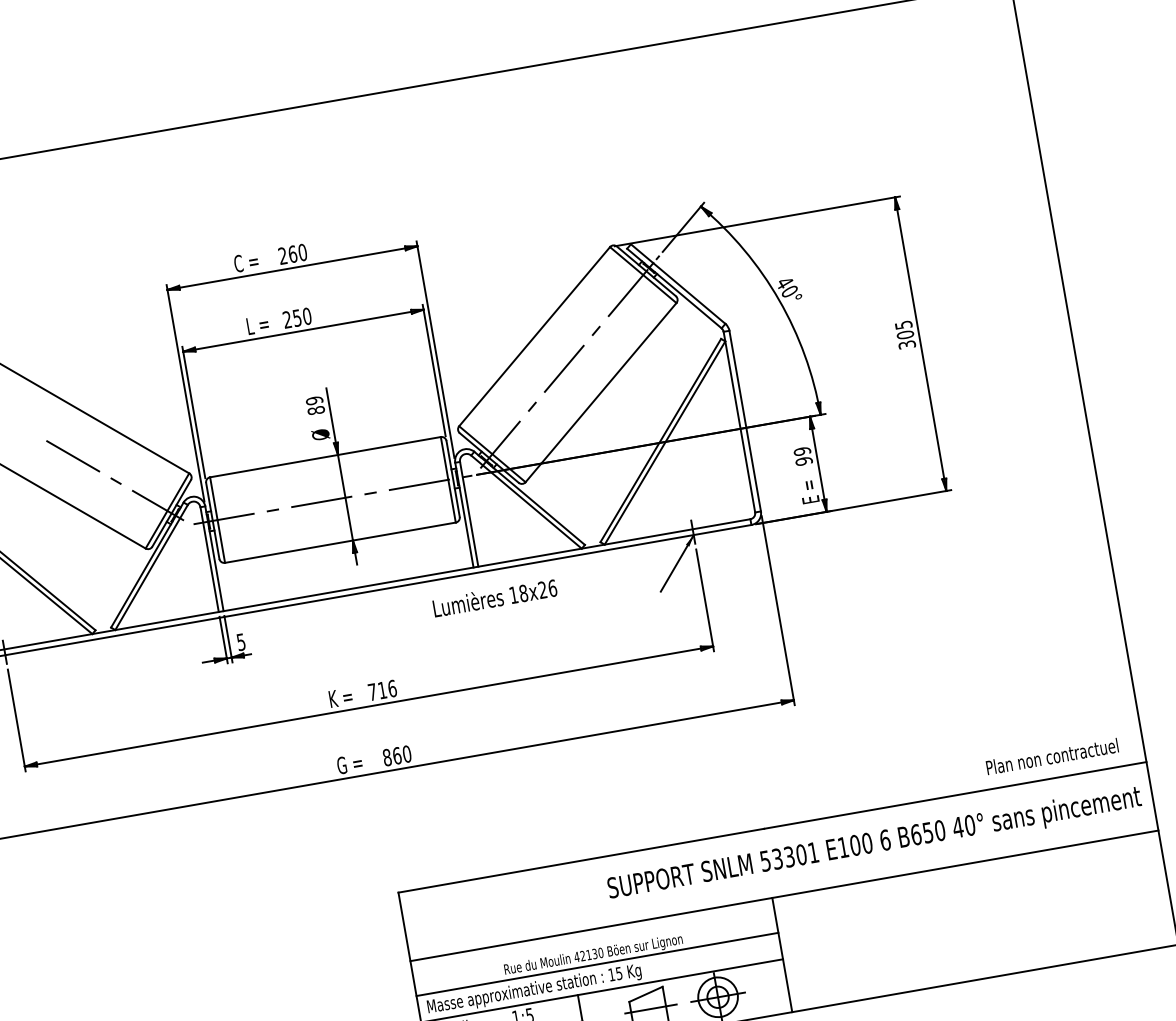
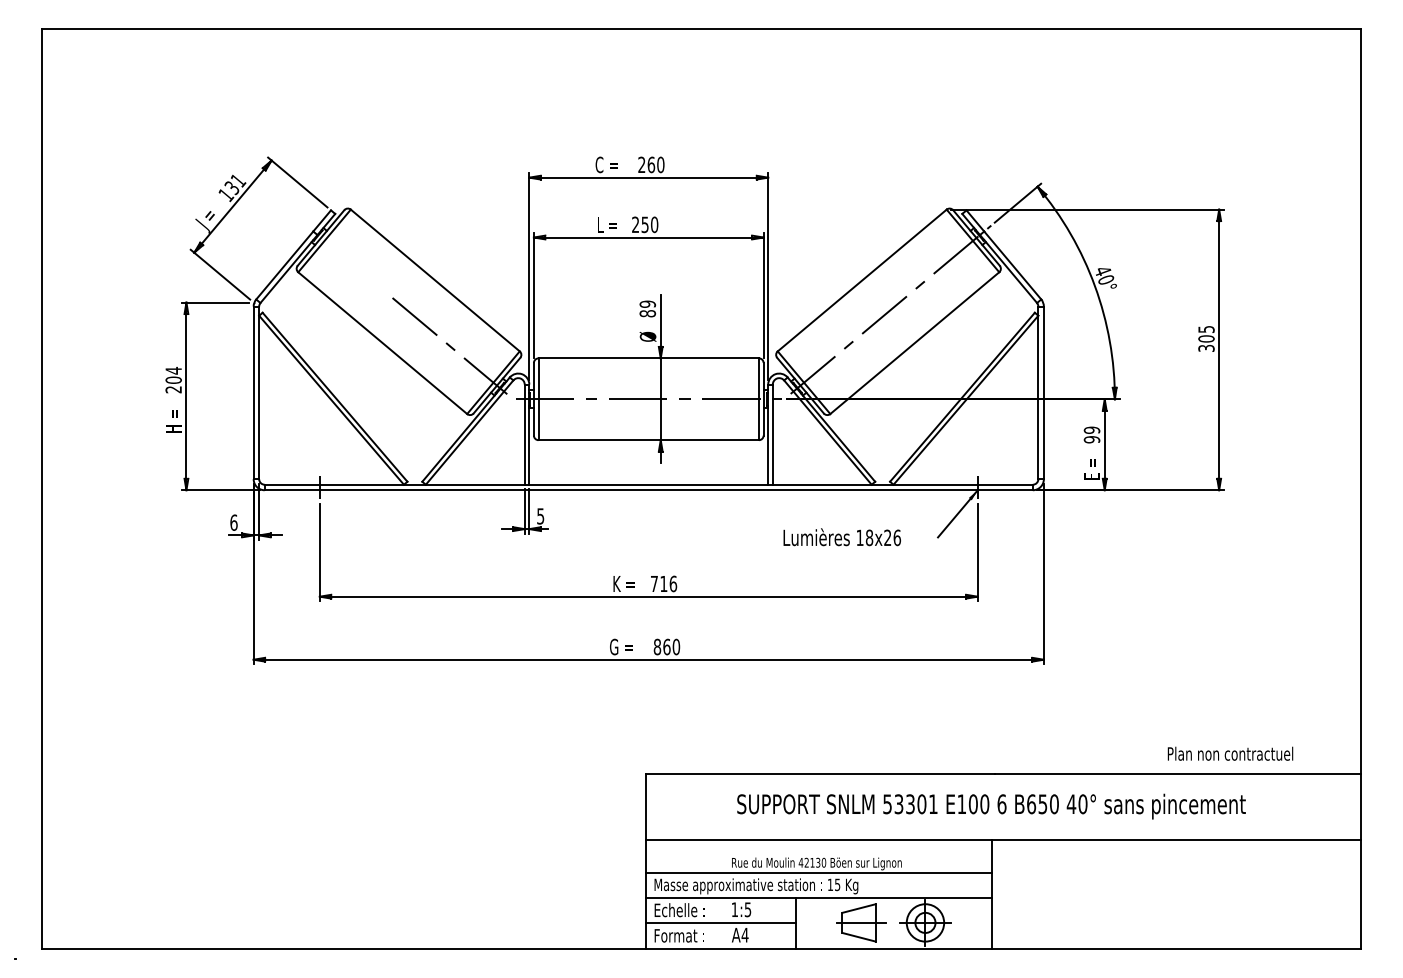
text: (494, 598) -> (841, 537), moved
text: (1052, 756) -> (1230, 753), moved
text: (874, 844) -> (991, 806), moved

